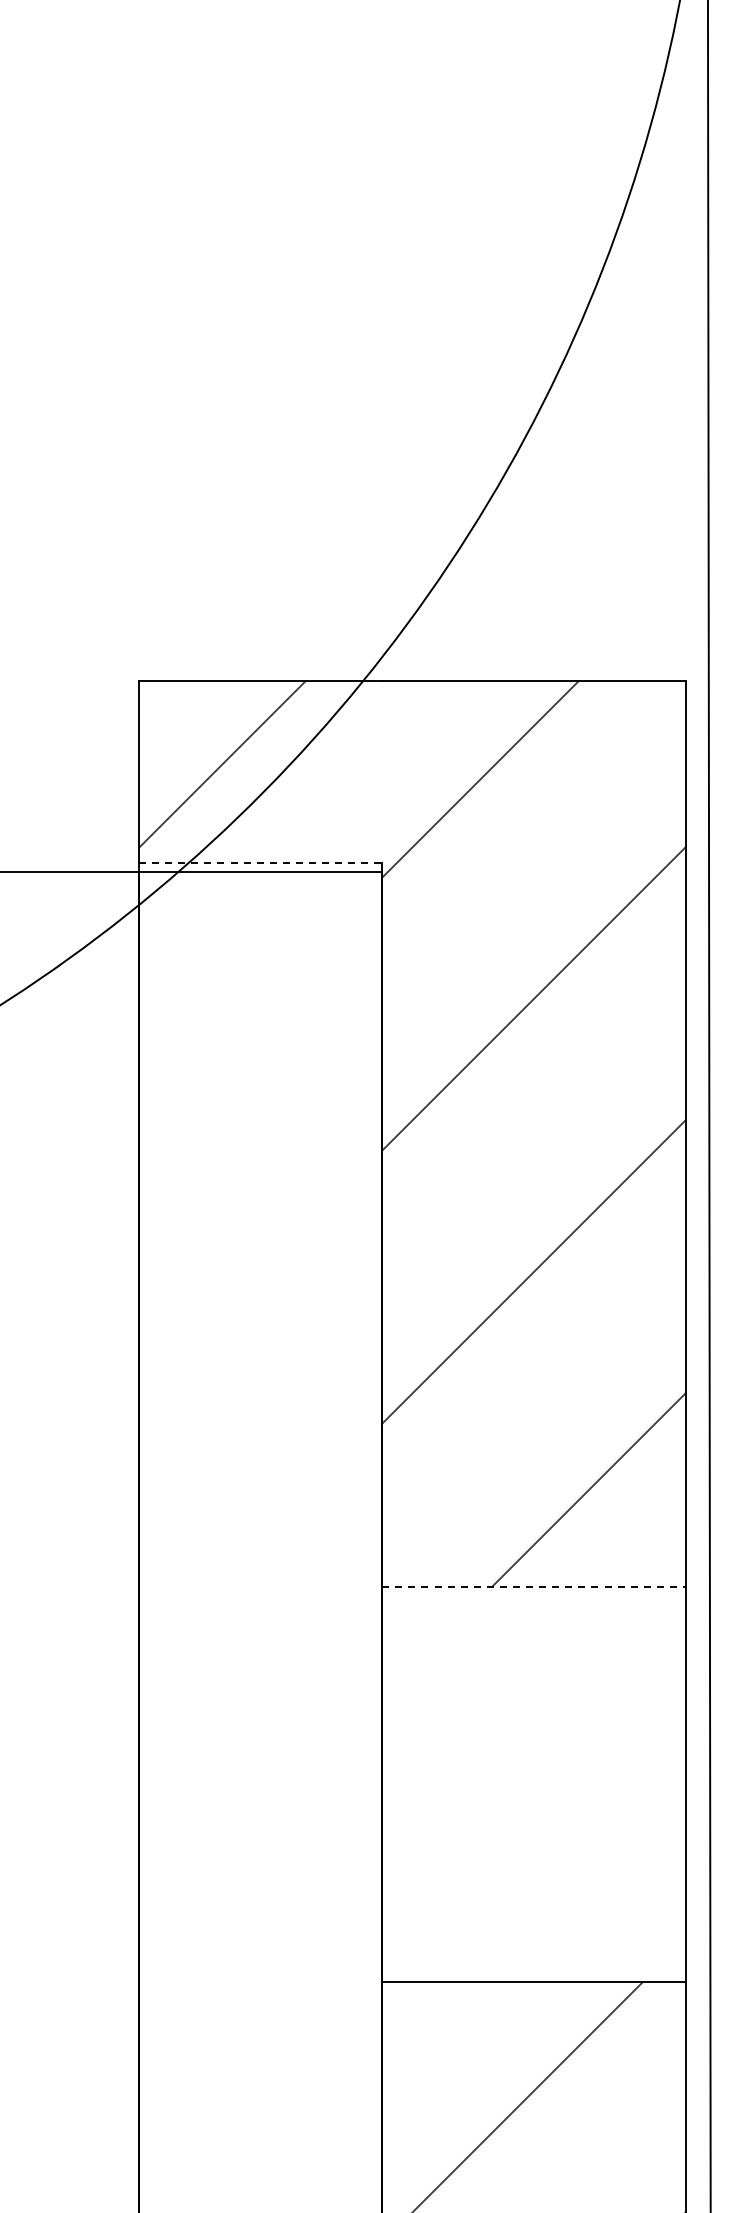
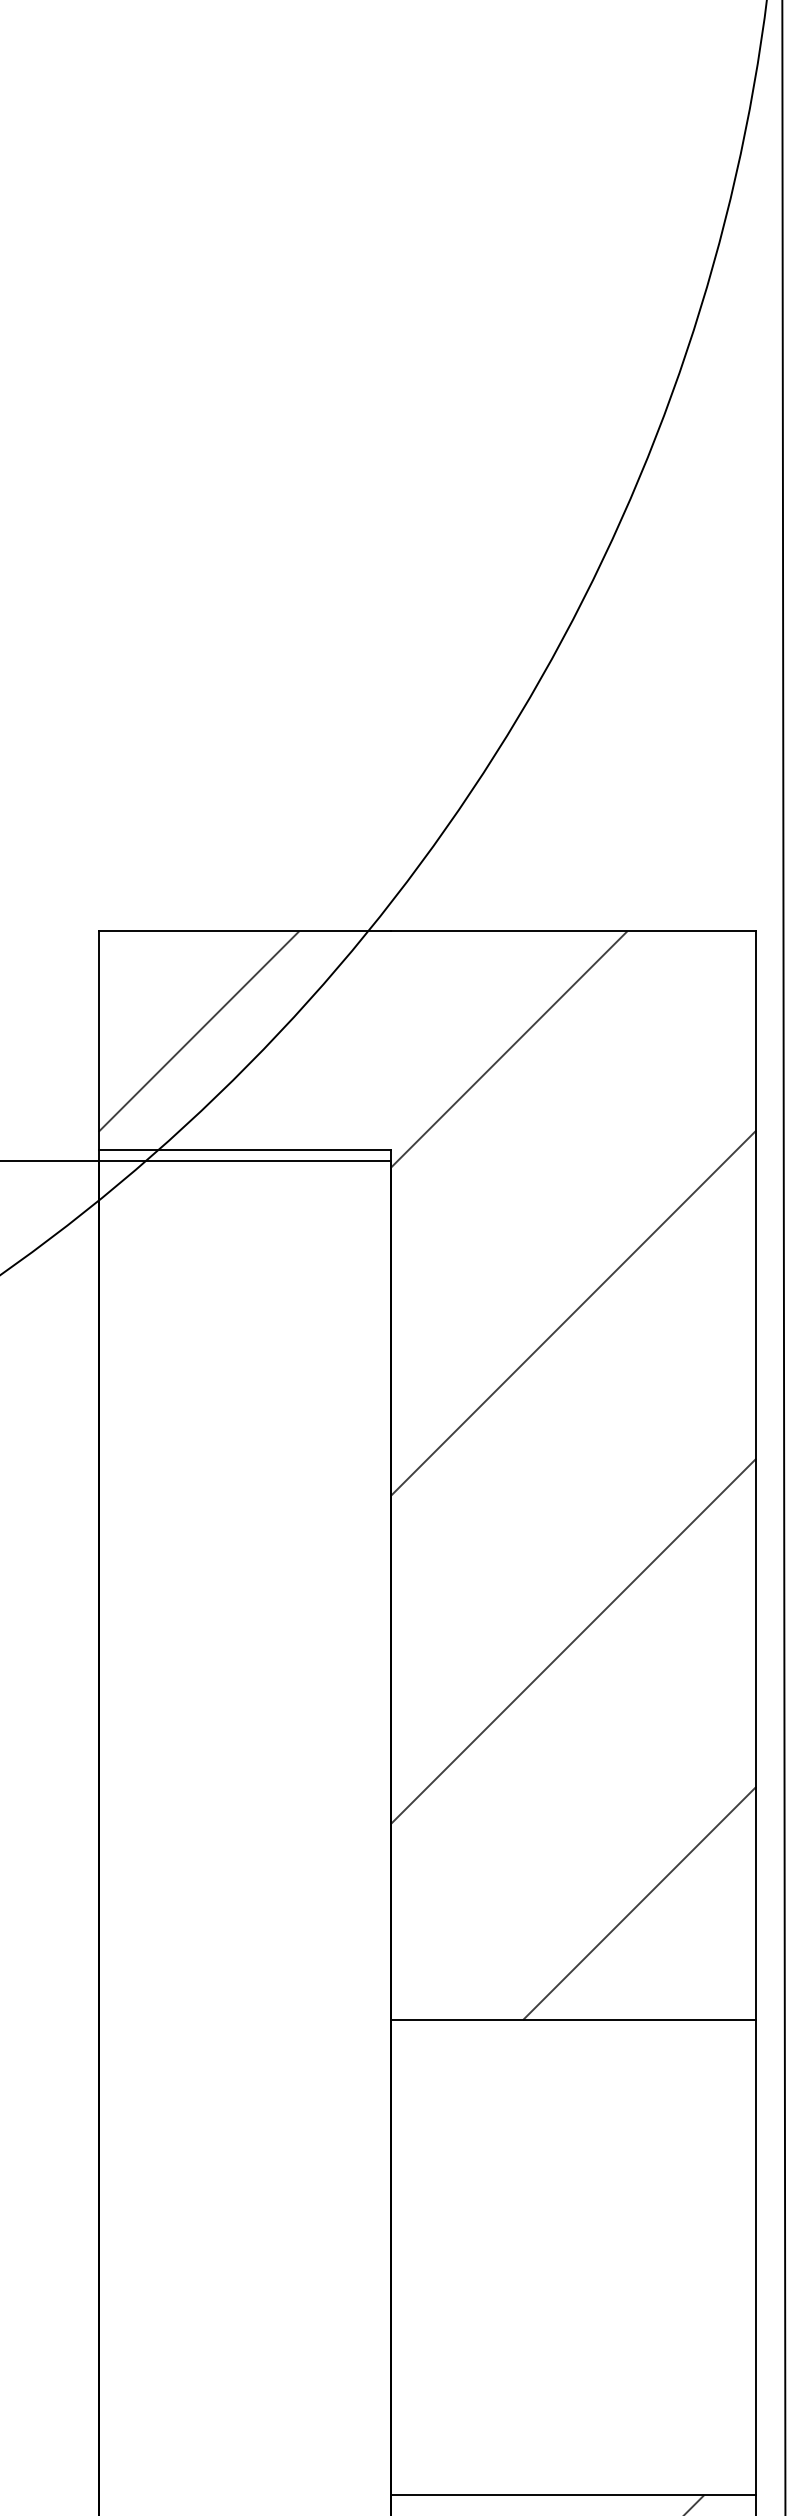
line: (260, 863) -> (244, 1150), dashed -> solid
line: (534, 1586) -> (573, 2019), dashed -> solid

